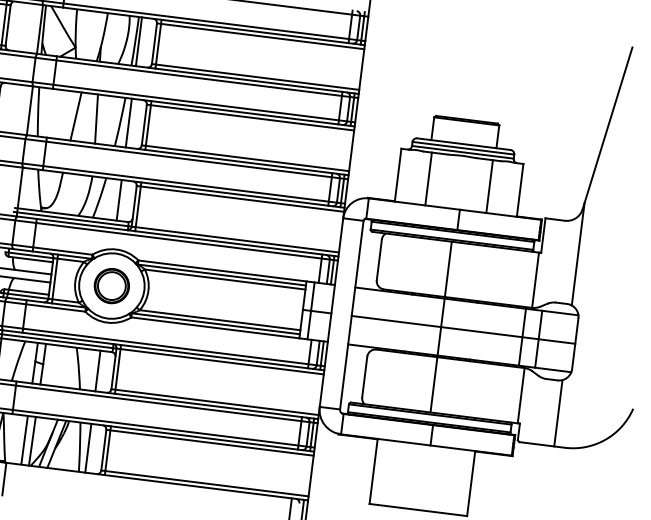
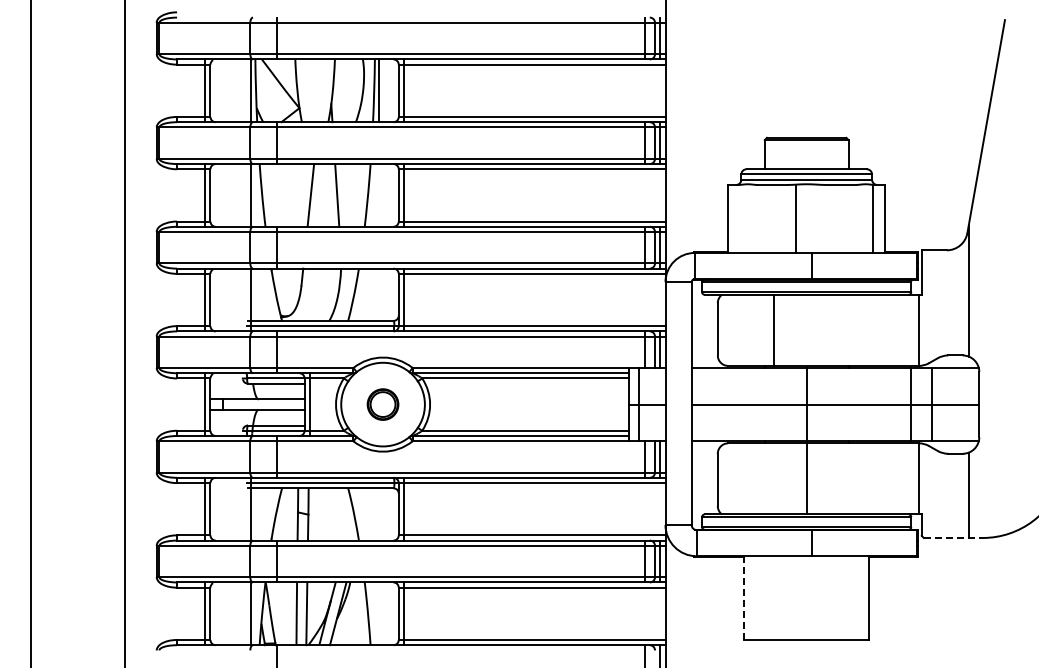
line: (128, 123) -> (378, 195), removed
line: (428, 178) -> (796, 218), moved
line: (489, 186) -> (872, 218), moved
line: (119, 200) -> (378, 294), removed
line: (448, 268) -> (773, 329), moved
part: (111, 285) -> (382, 404), size x0.7
line: (97, 371) -> (378, 514), removed
line: (542, 444) -> (953, 537), solid -> dashed
line: (88, 447) -> (378, 613), removed
line: (373, 471) -> (743, 598), solid -> dashed

